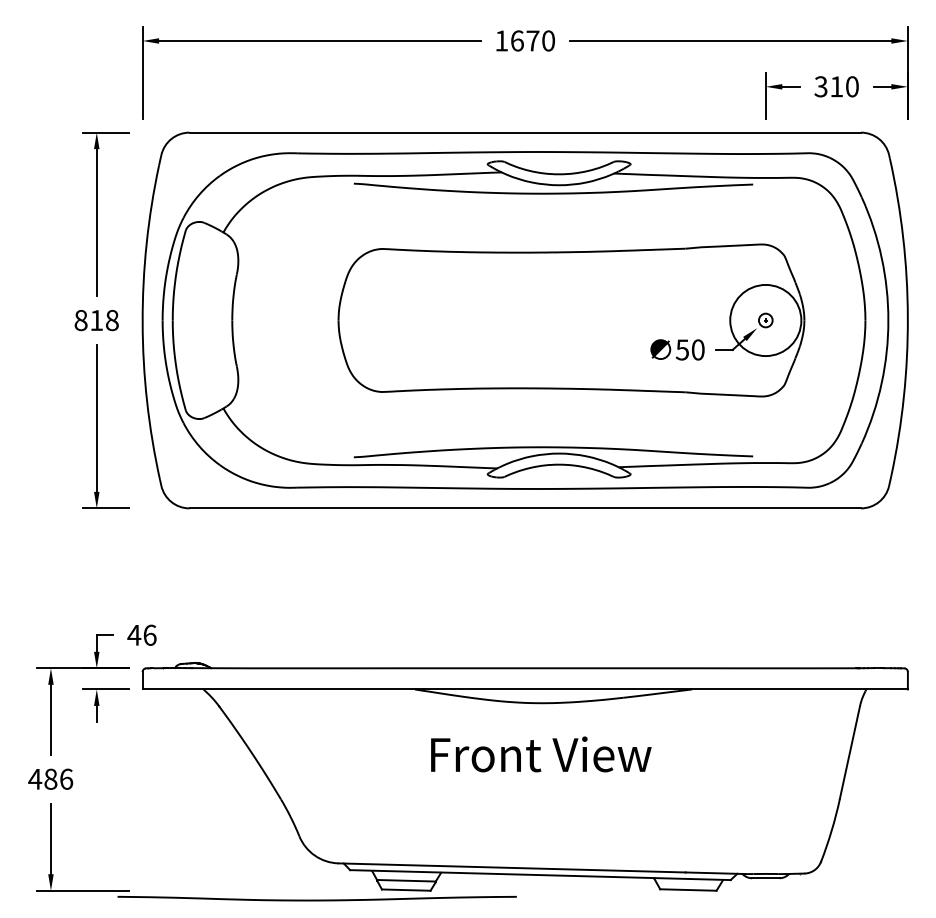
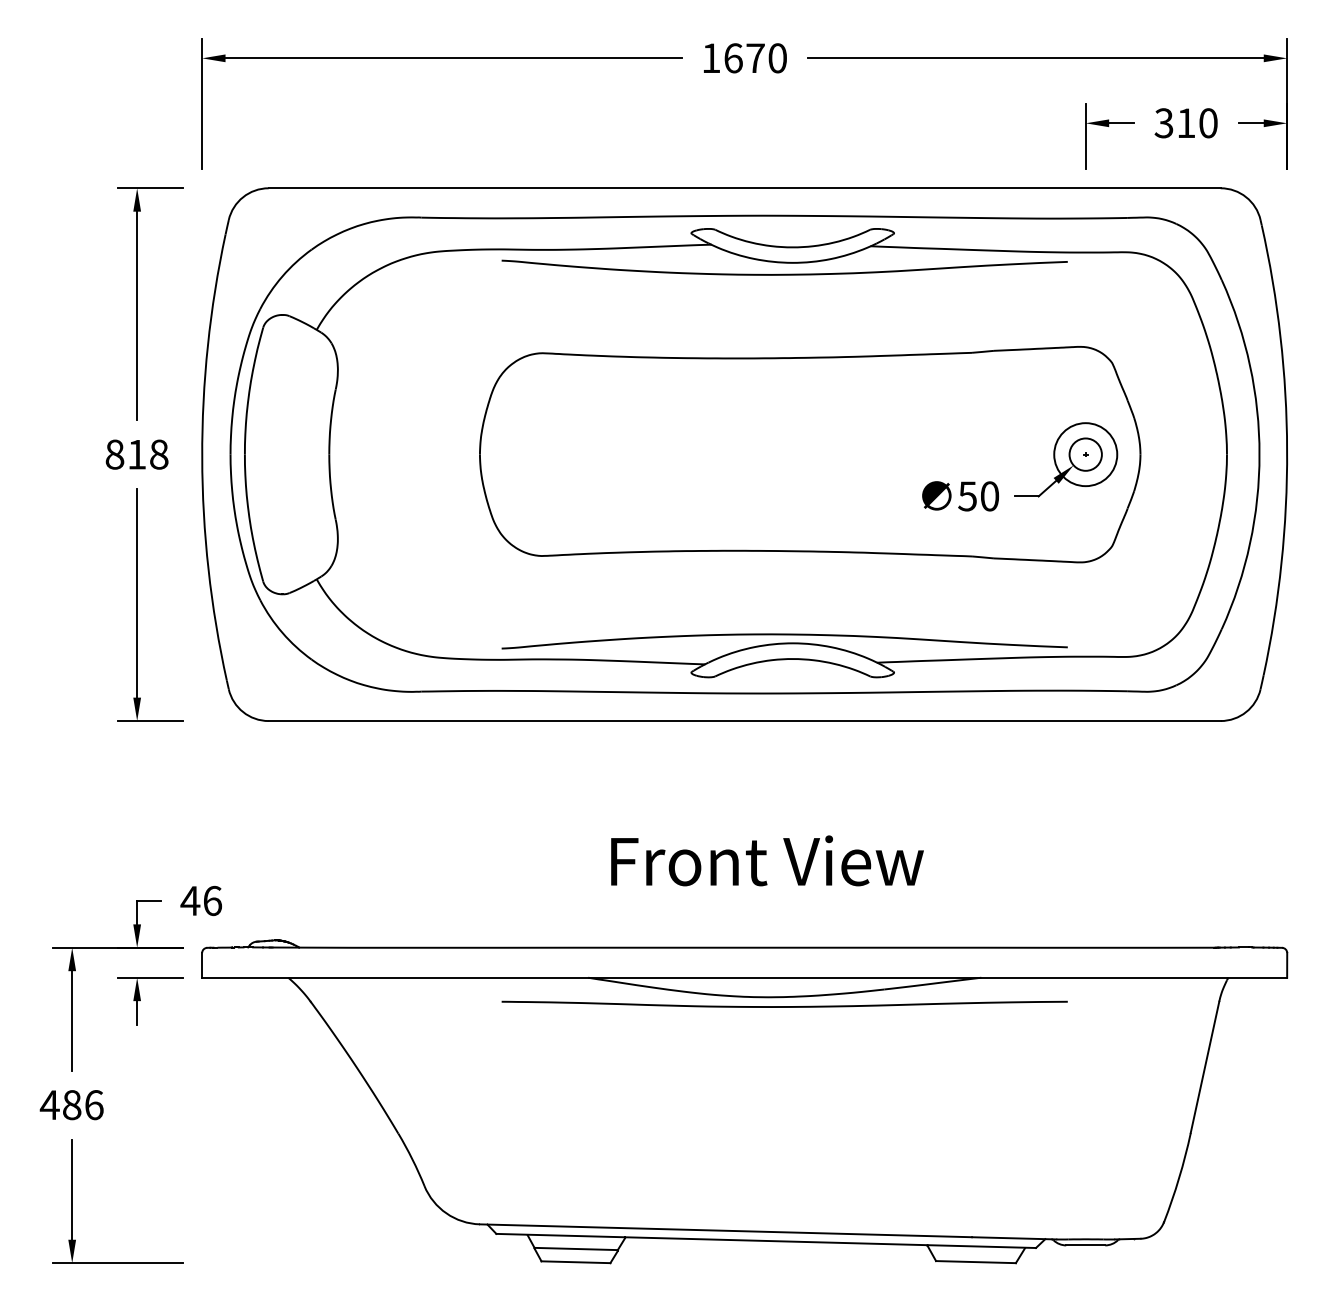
circle: (765, 320) -> (1085, 454), size x0.62
circle: (765, 320) -> (1085, 454), size x1.67
text: (541, 754) -> (767, 860), moved
curve: (317, 900) -> (784, 1006), moved

